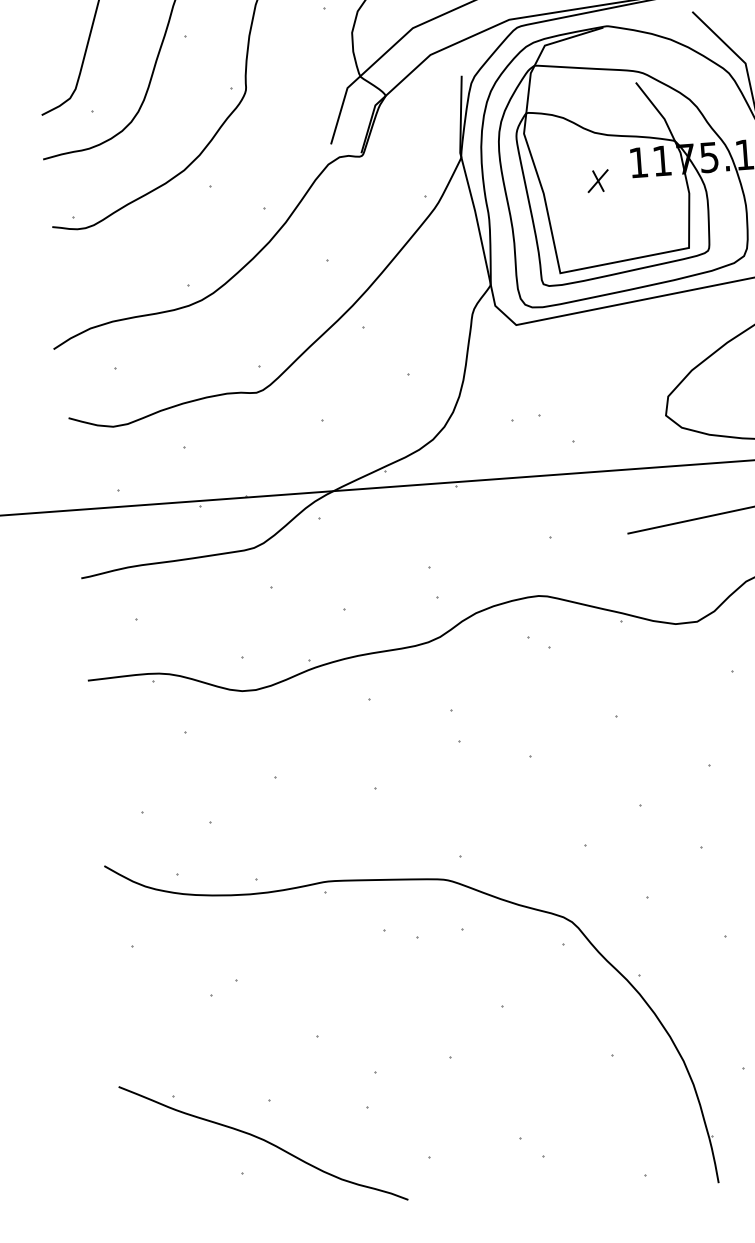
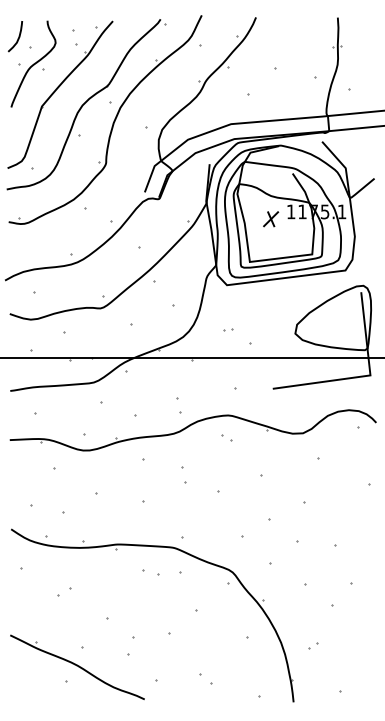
part: (598, 181) -> (271, 219), size x1.43
part: (526, 417) -> (228, 329), size x0.62

